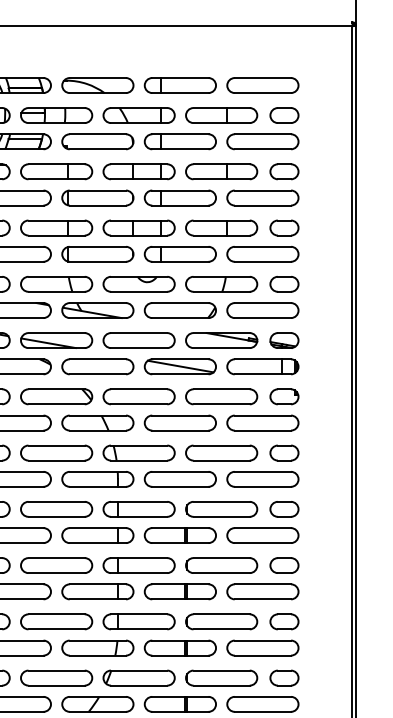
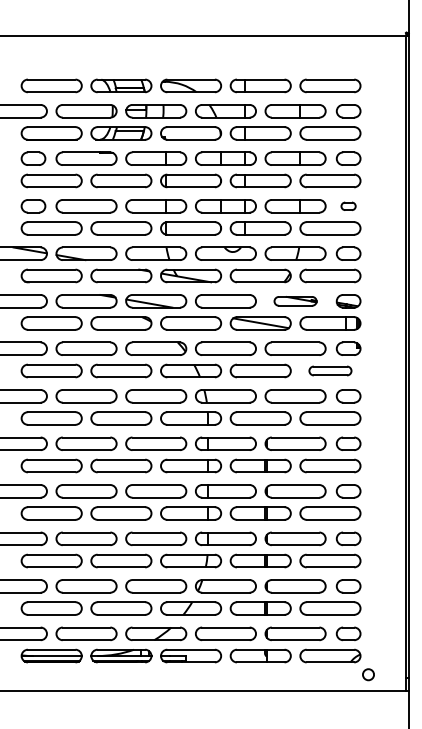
part: (284, 228) -> (348, 206), size x0.6
part: (221, 340) -> (295, 301), size x0.7
part: (262, 422) -> (330, 370), size x0.7

